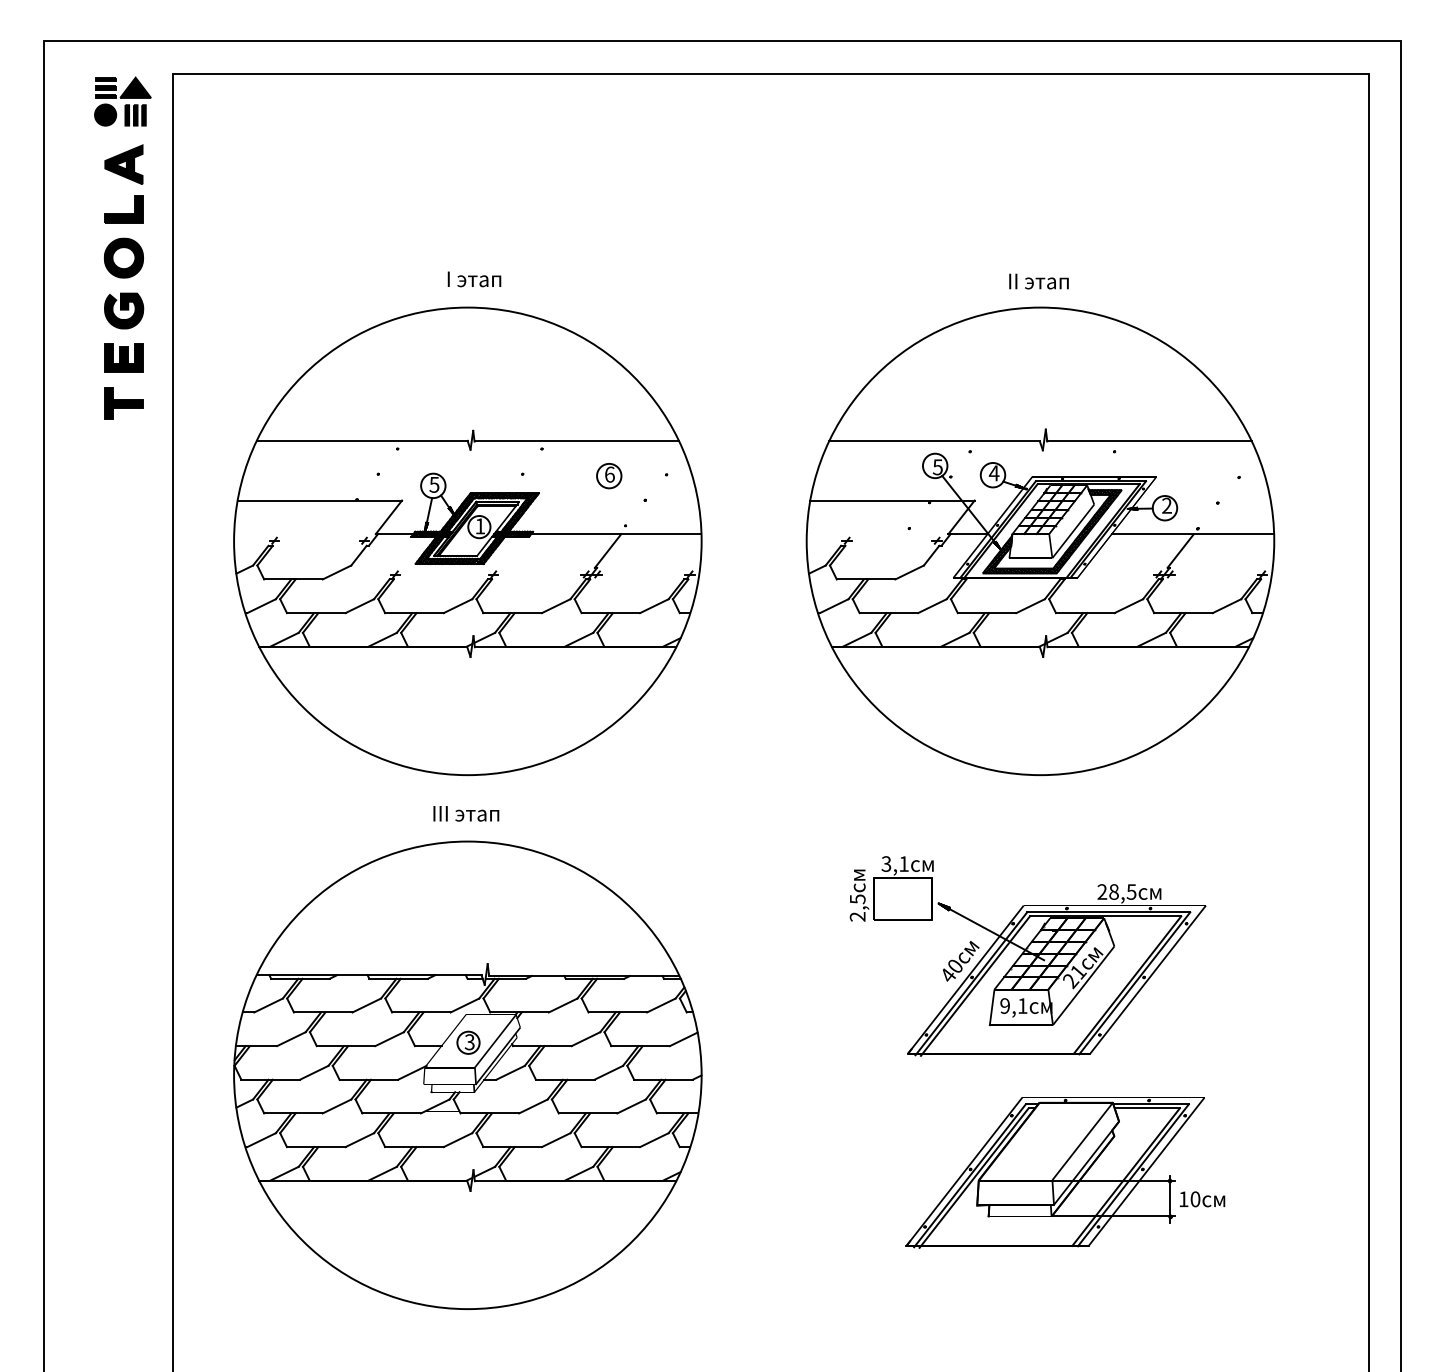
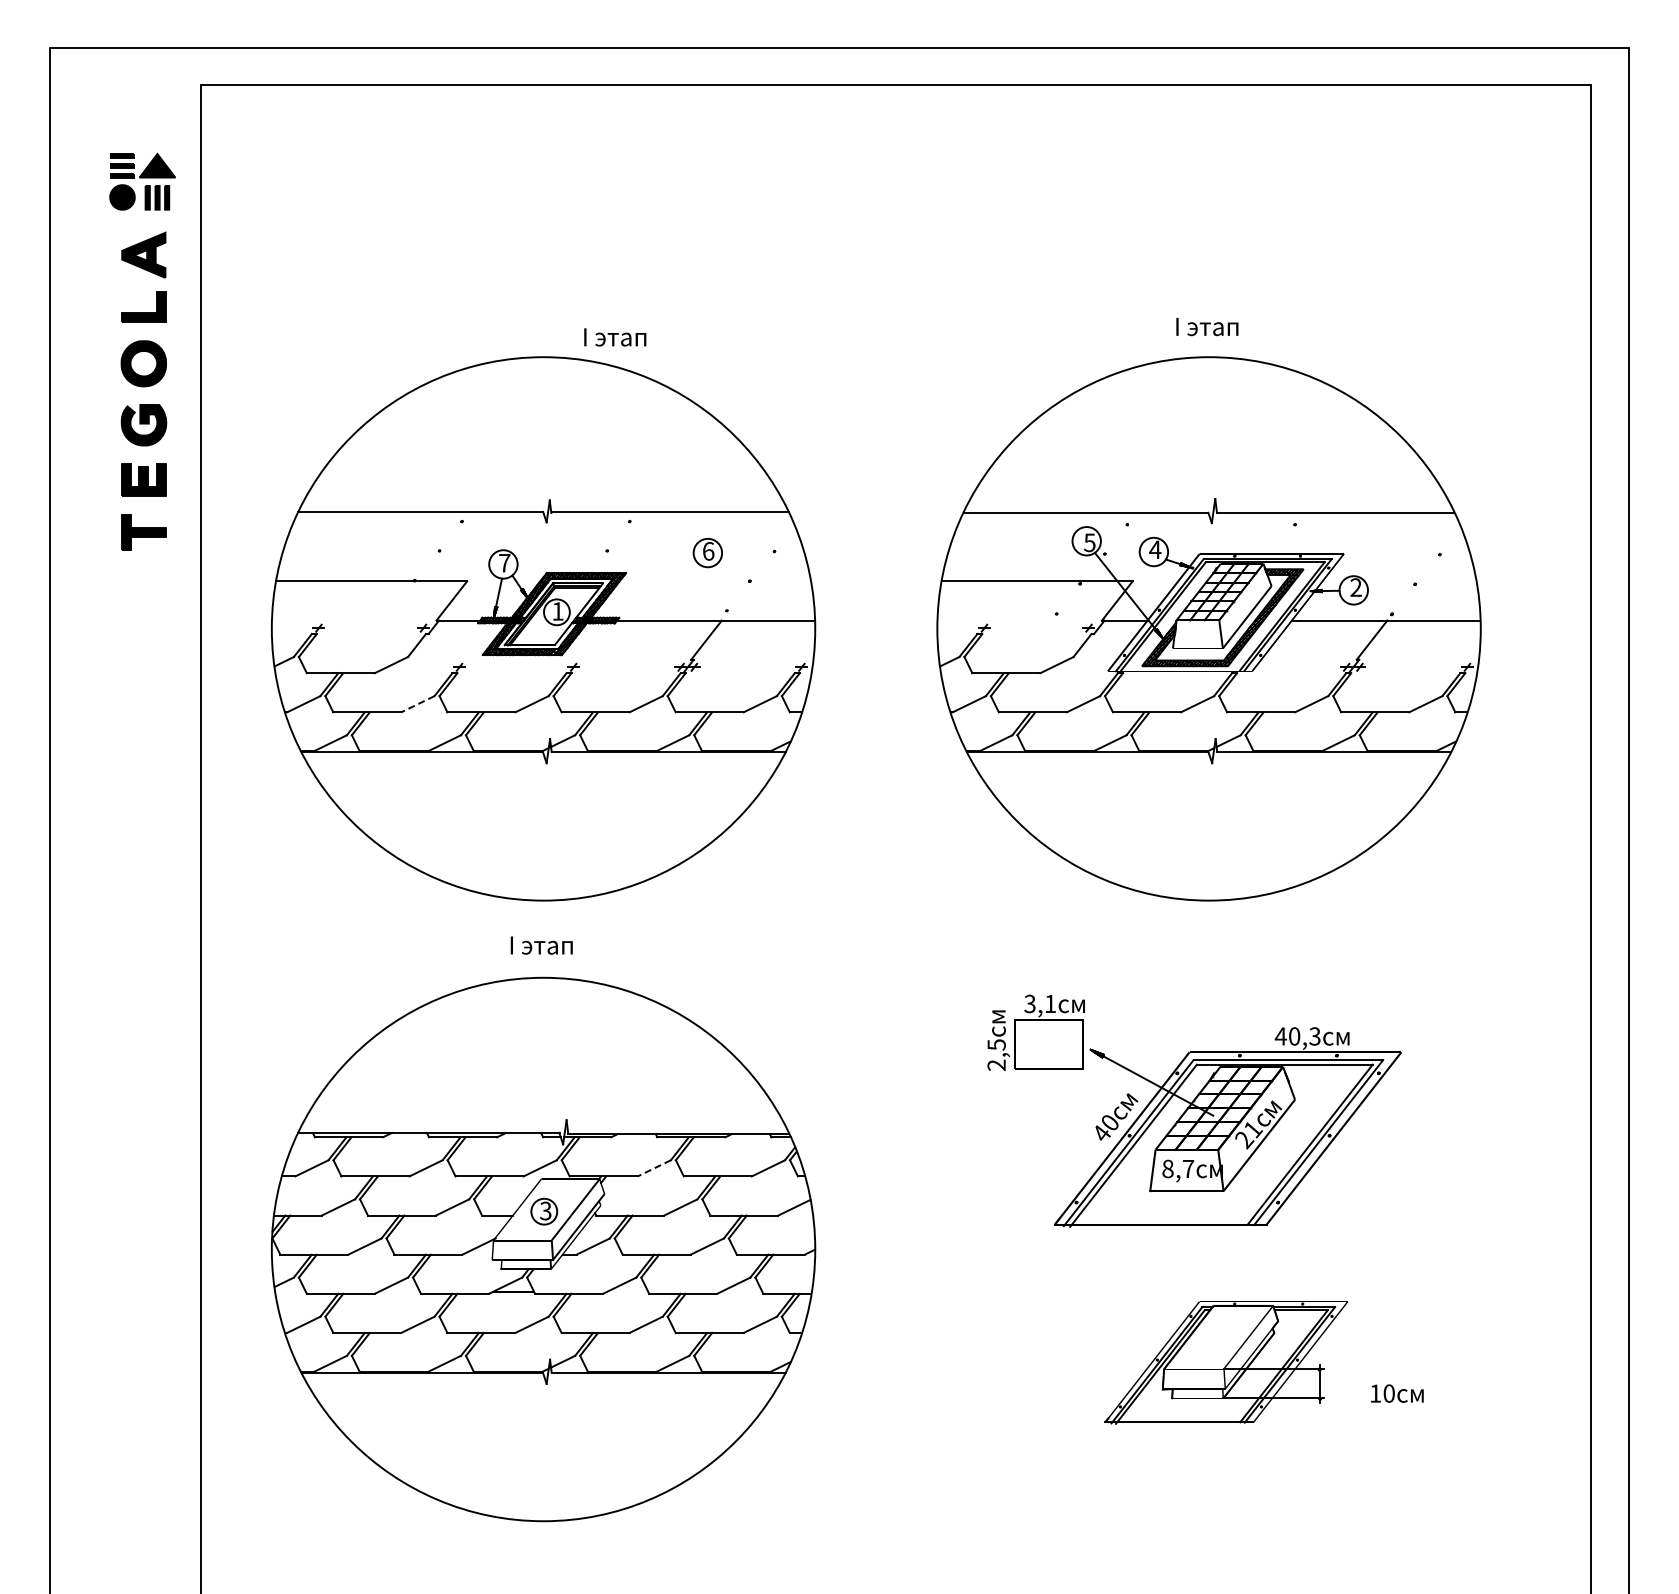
part: (122, 247) -> (142, 351), moved
text: (474, 279) -> (615, 337), moved
text: (1038, 281) -> (1206, 326), II этап -> I этап
text: (434, 485) -> (504, 563), 5 -> 7
line: (359, 606) -> (417, 704), solid -> dashed
text: (466, 813) -> (541, 945), III этап -> I этап
text: (1116, 892) -> (1297, 1036), 28,5 -> 40,3
line: (562, 1005) -> (653, 1168), solid -> dashed
text: (1014, 1005) -> (1178, 1168), 9,1 -> 8,7
part: (1055, 1172) -> (1226, 1362), size x0.7

